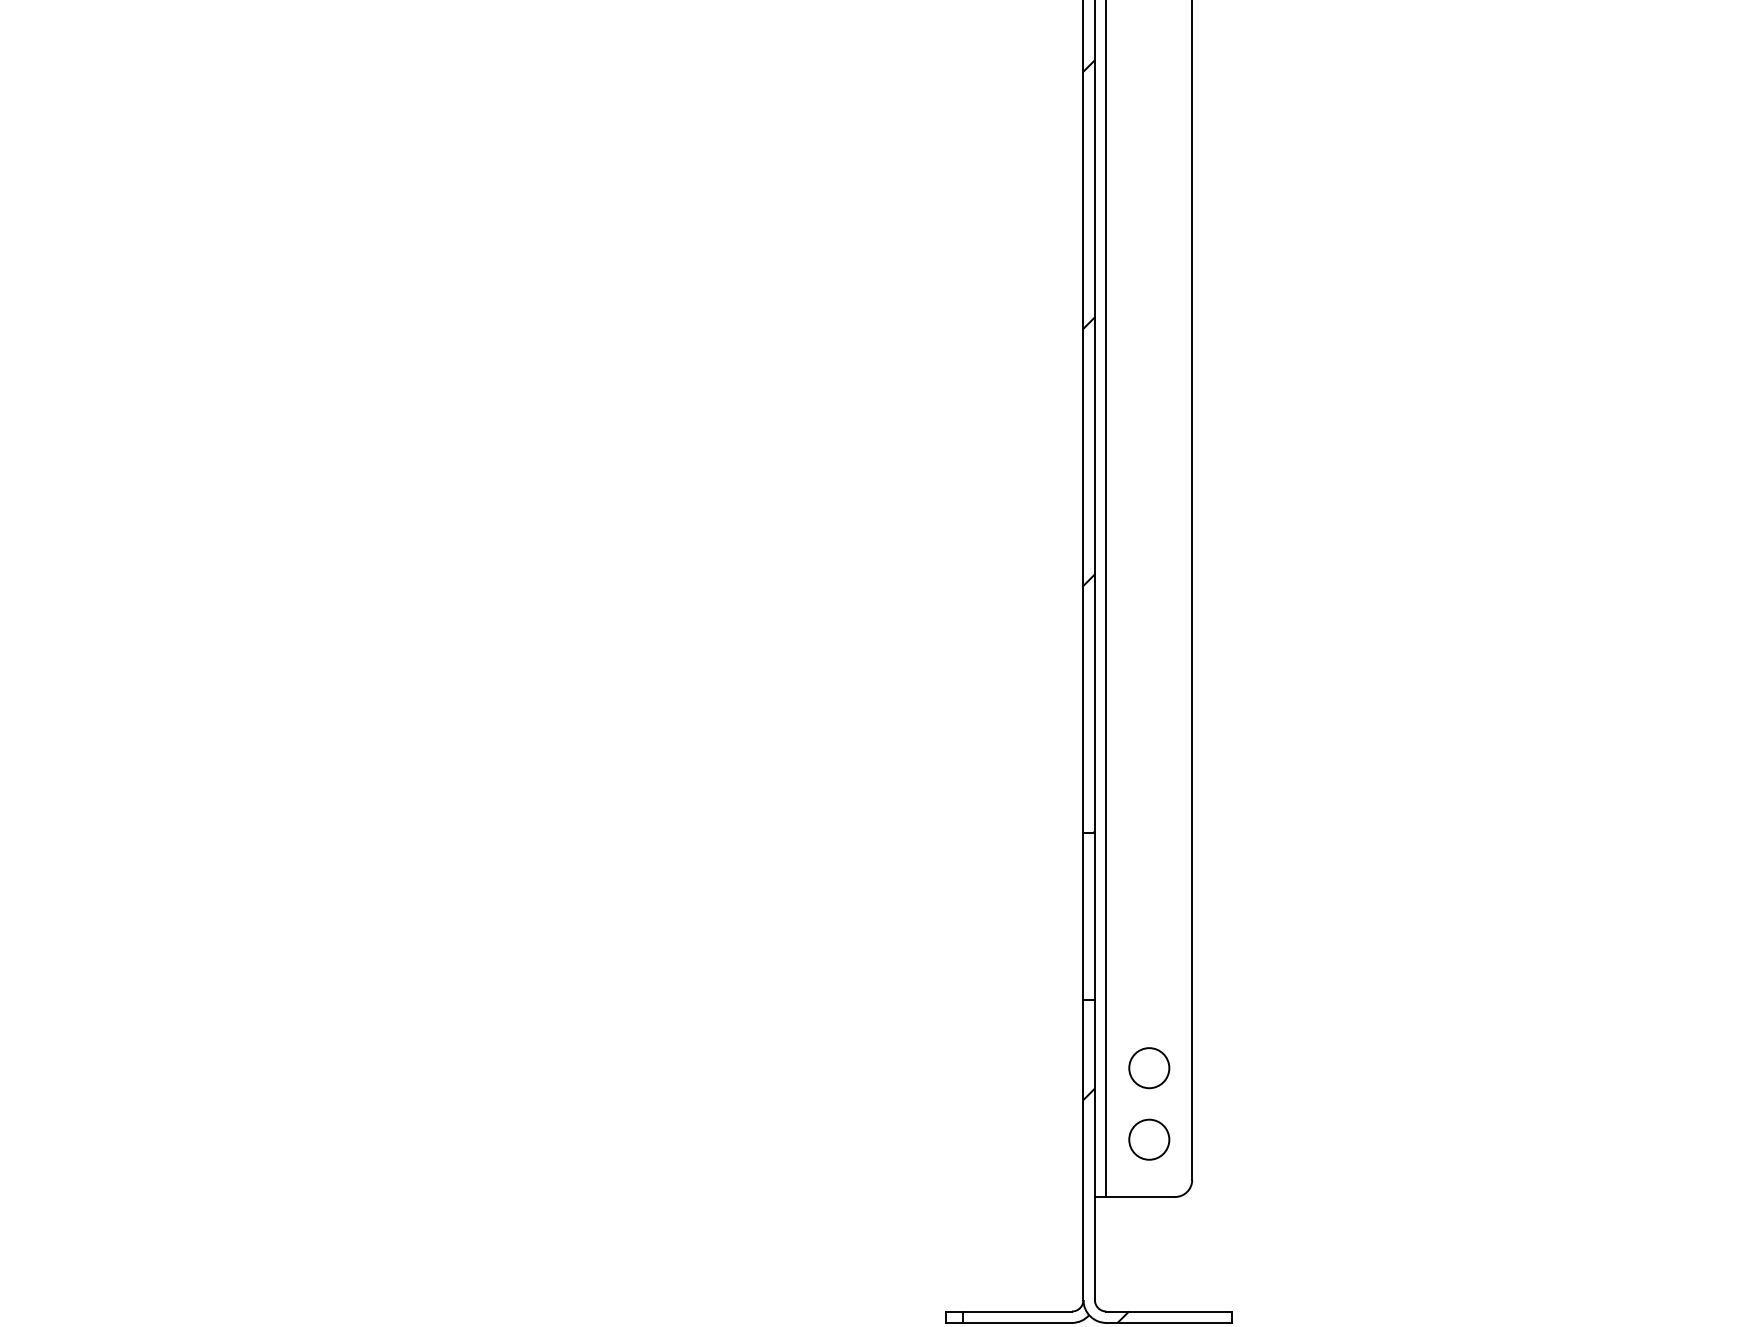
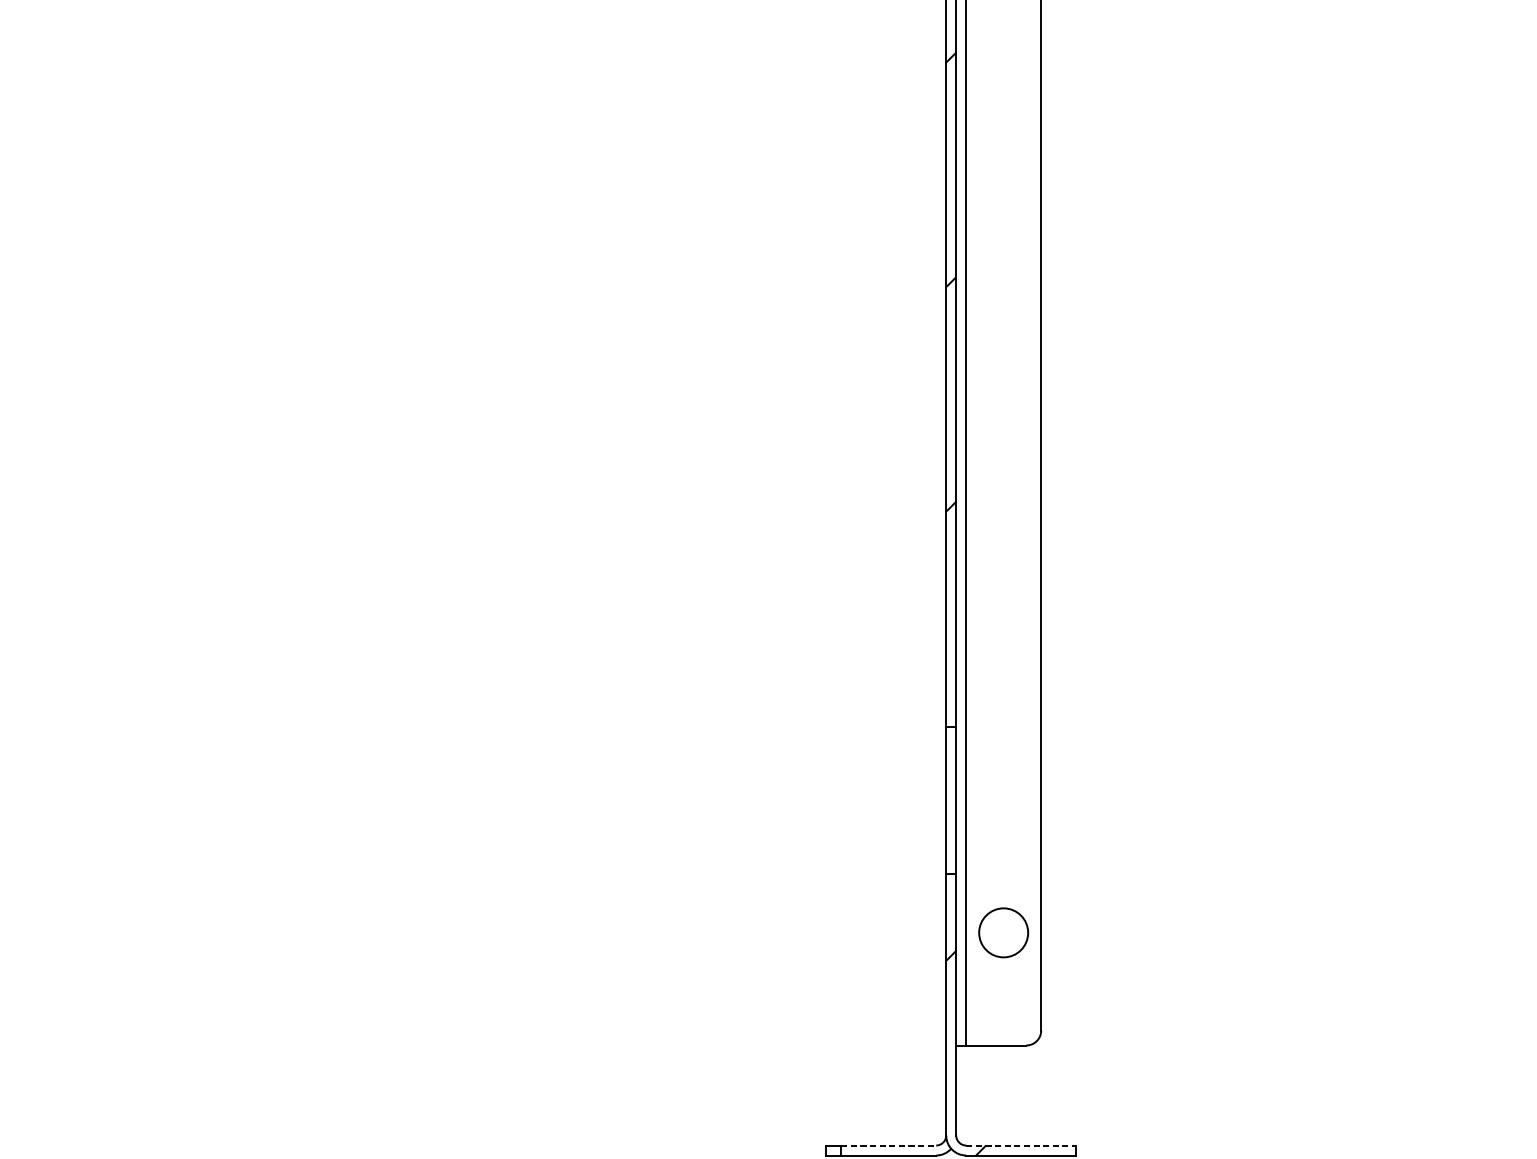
circle: (1149, 1068) -> (1003, 933), size x1.4
circle: (1149, 1139) -> (1003, 995), removed
line: (1018, 1311) -> (889, 1145), solid -> dashed
line: (1169, 1311) -> (1021, 1145), solid -> dashed

